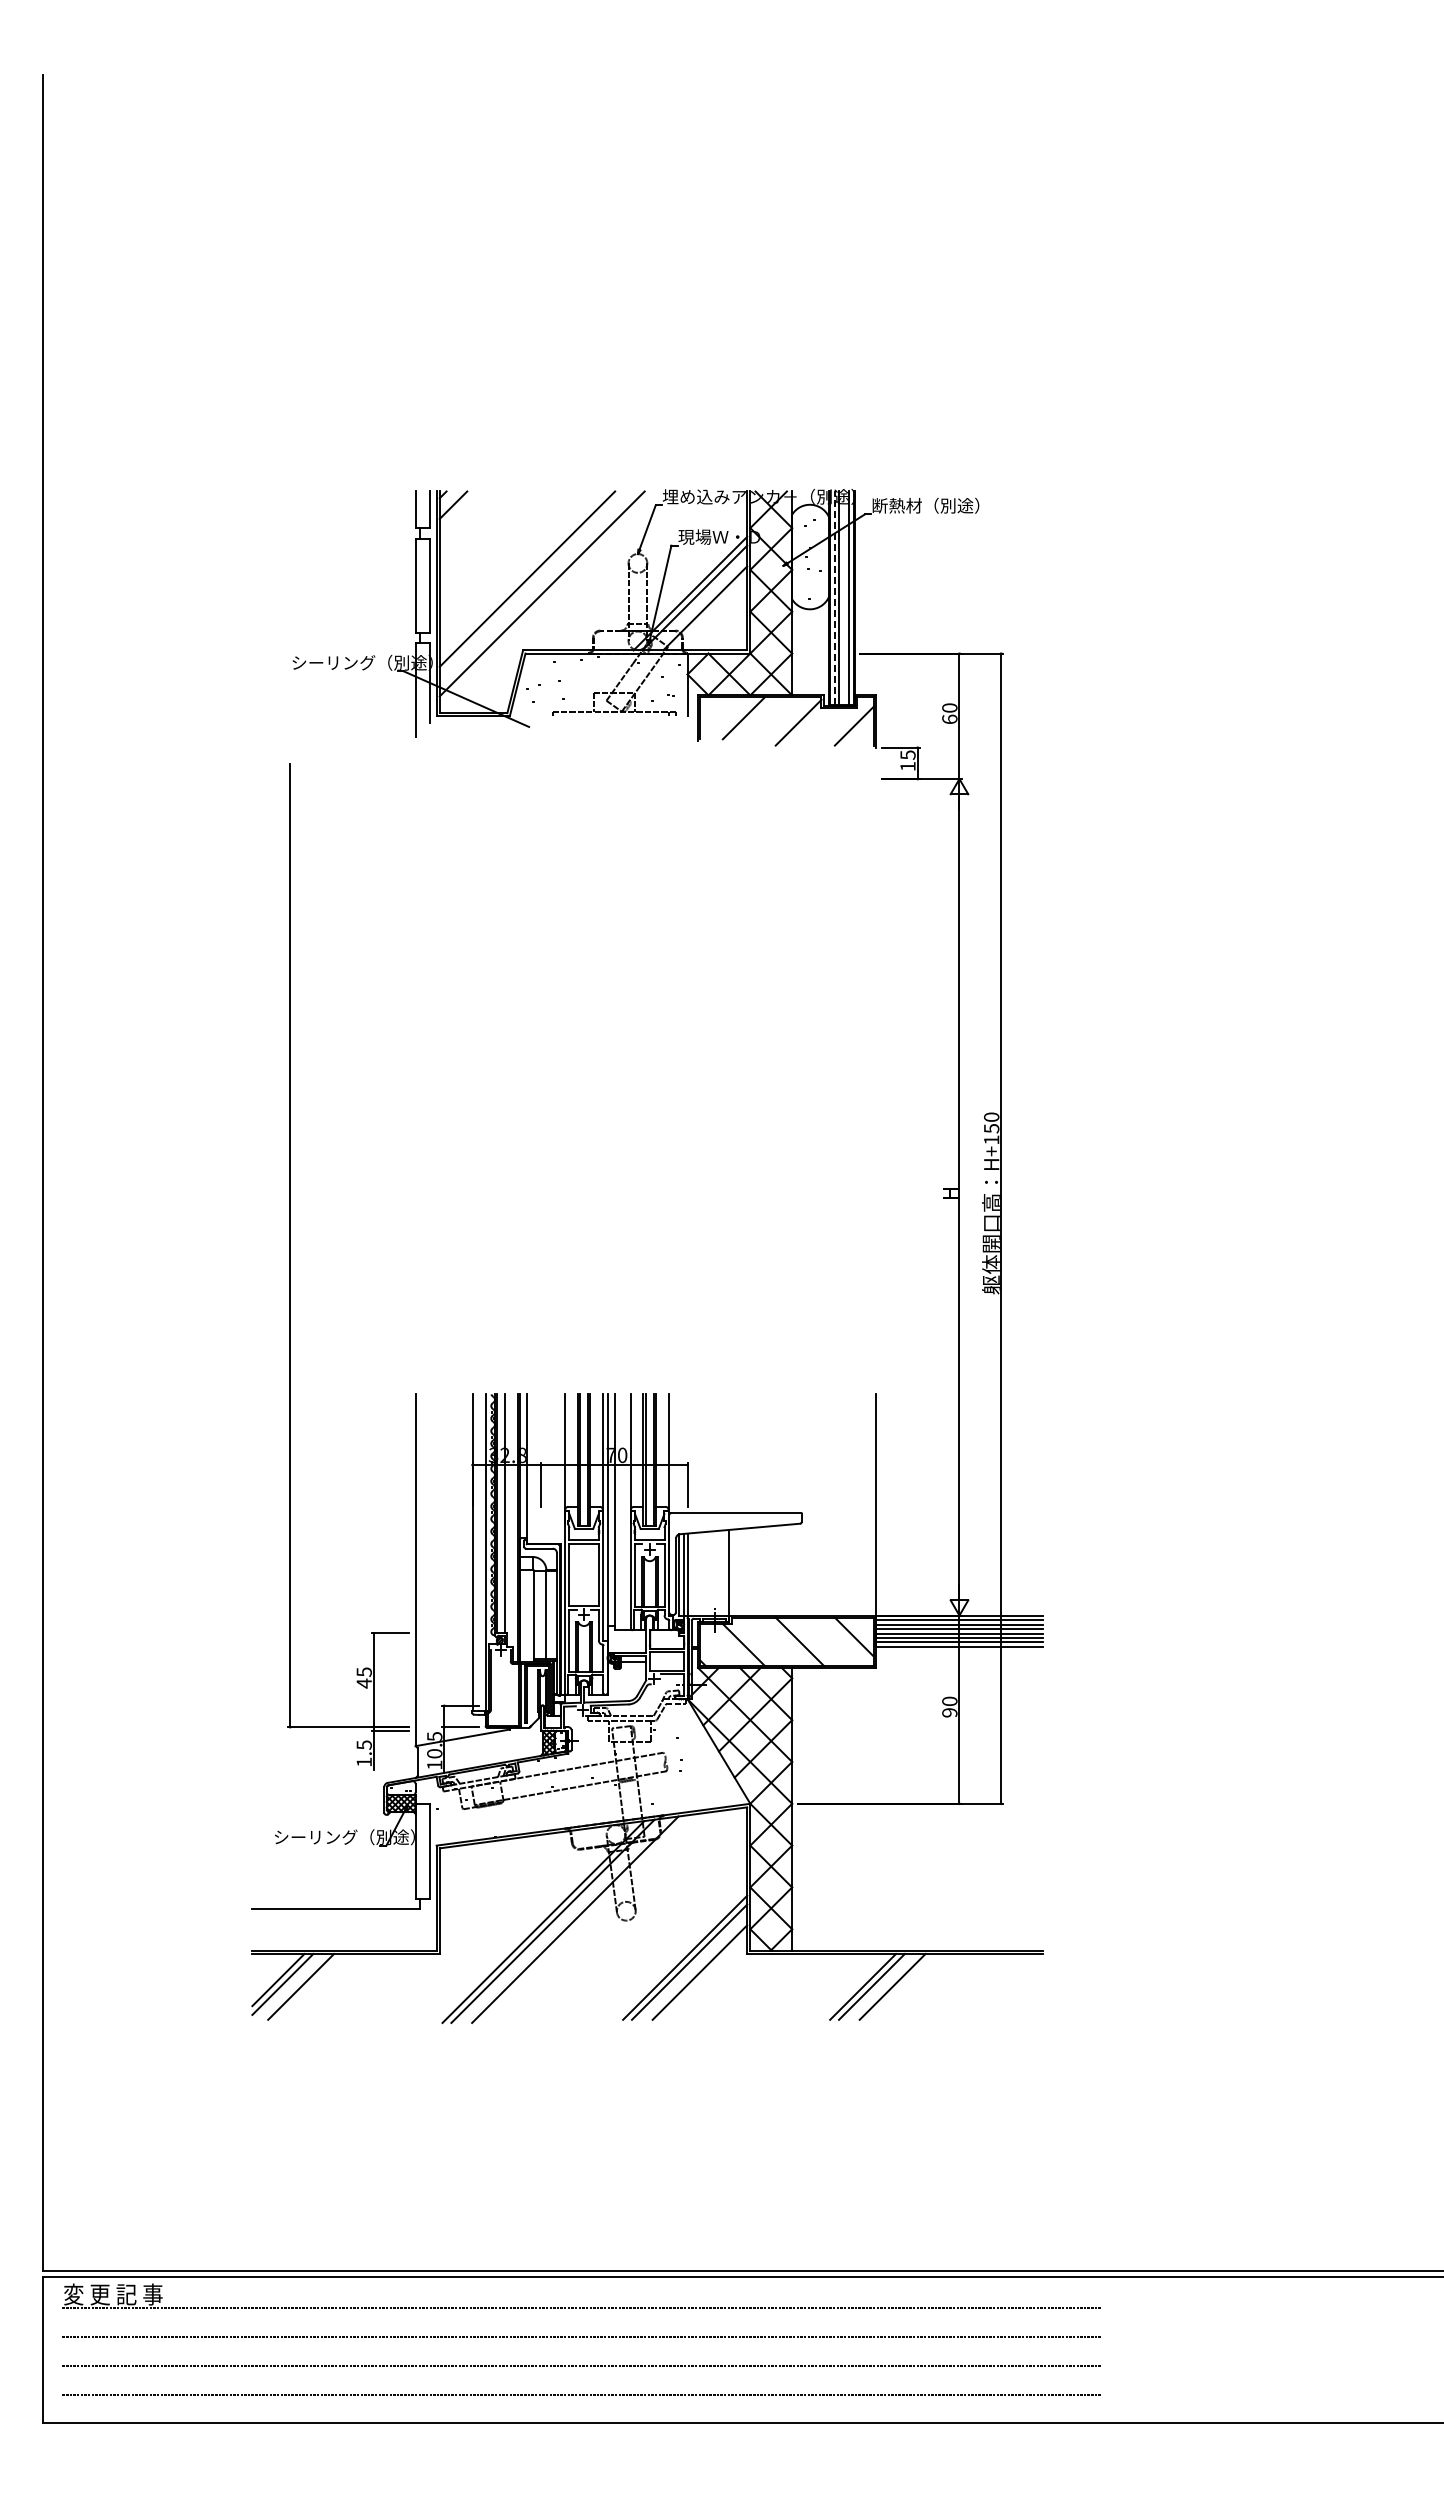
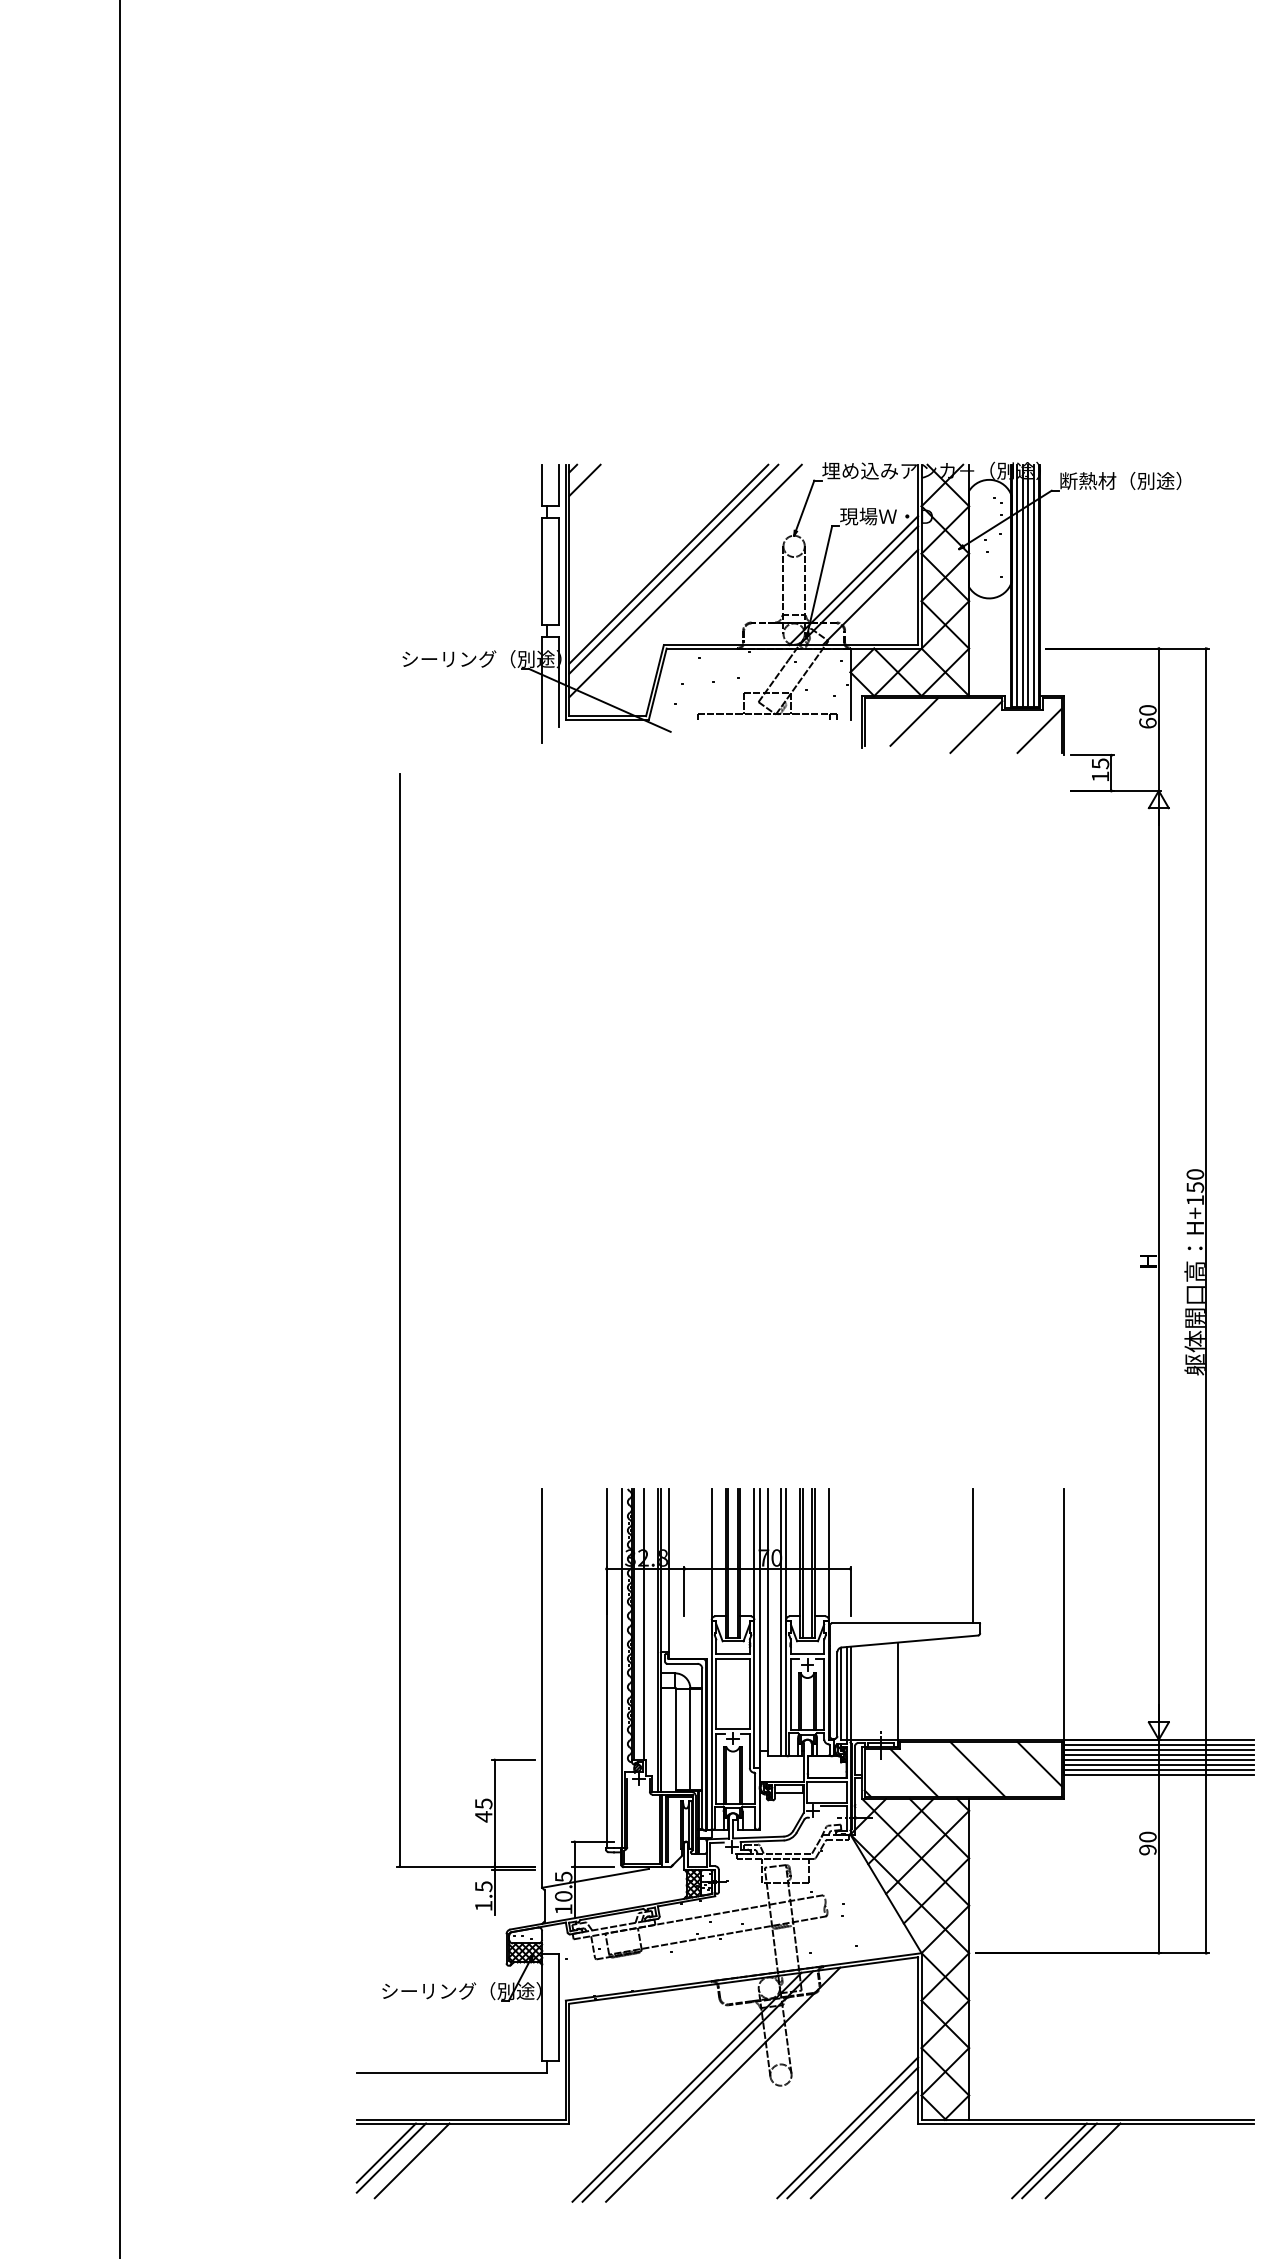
line: (531, 583) -> (673, 569), added
line: (844, 597) -> (1028, 585), added
line: (834, 598) -> (1017, 586), dashed -> solid
line: (795, 1453) -> (972, 1555), added
line: (626, 1512) -> (781, 1622), added

